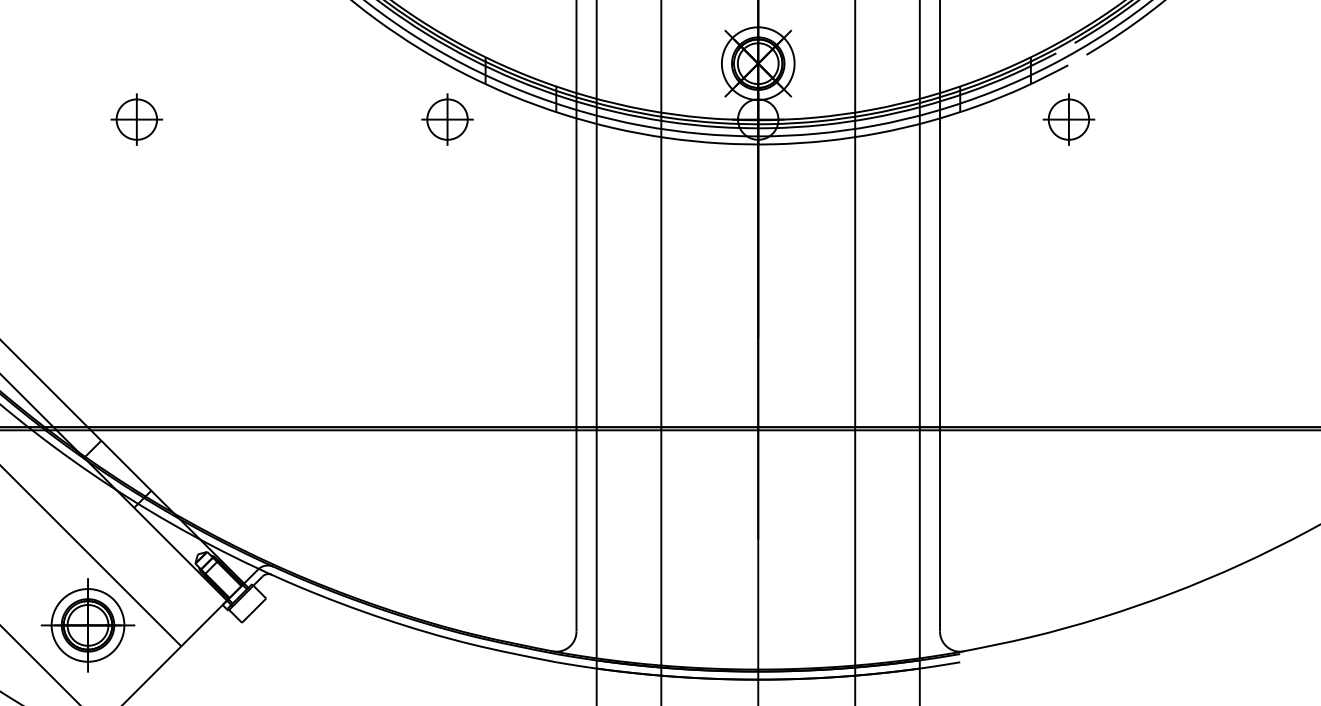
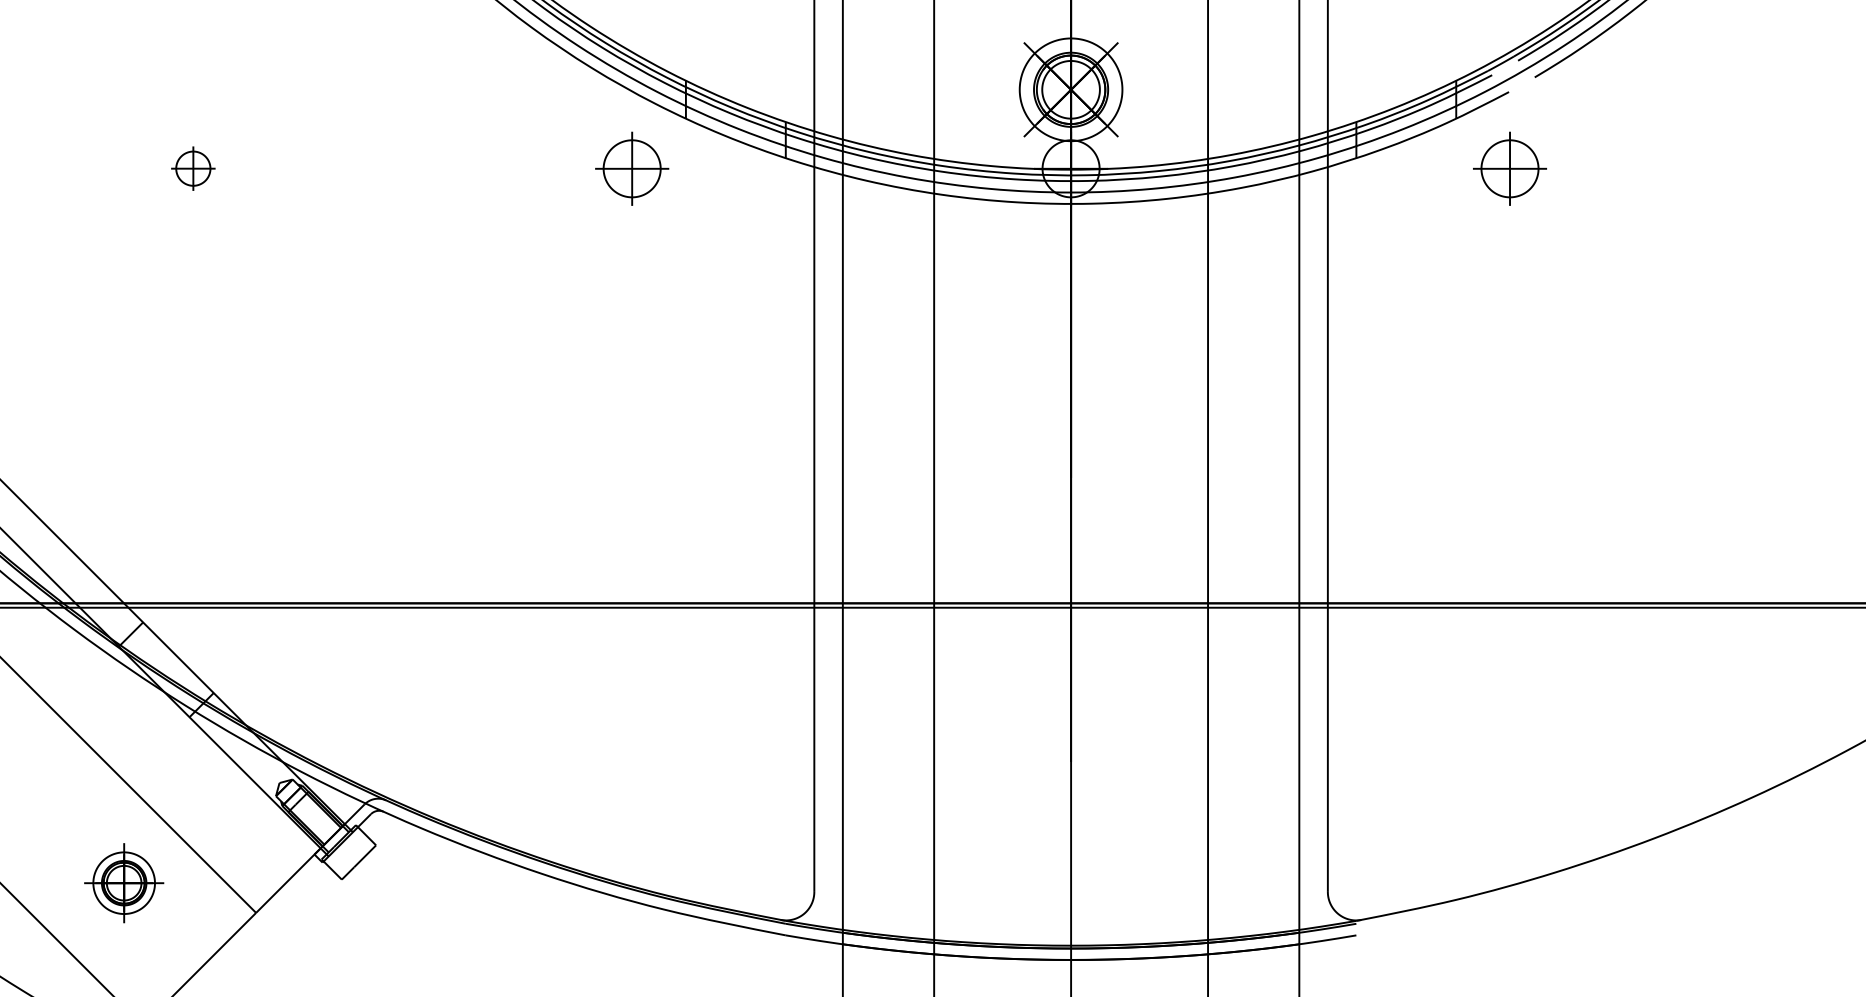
part: (137, 119) -> (193, 168), size x0.6
part: (87, 624) -> (123, 882), size x0.6

